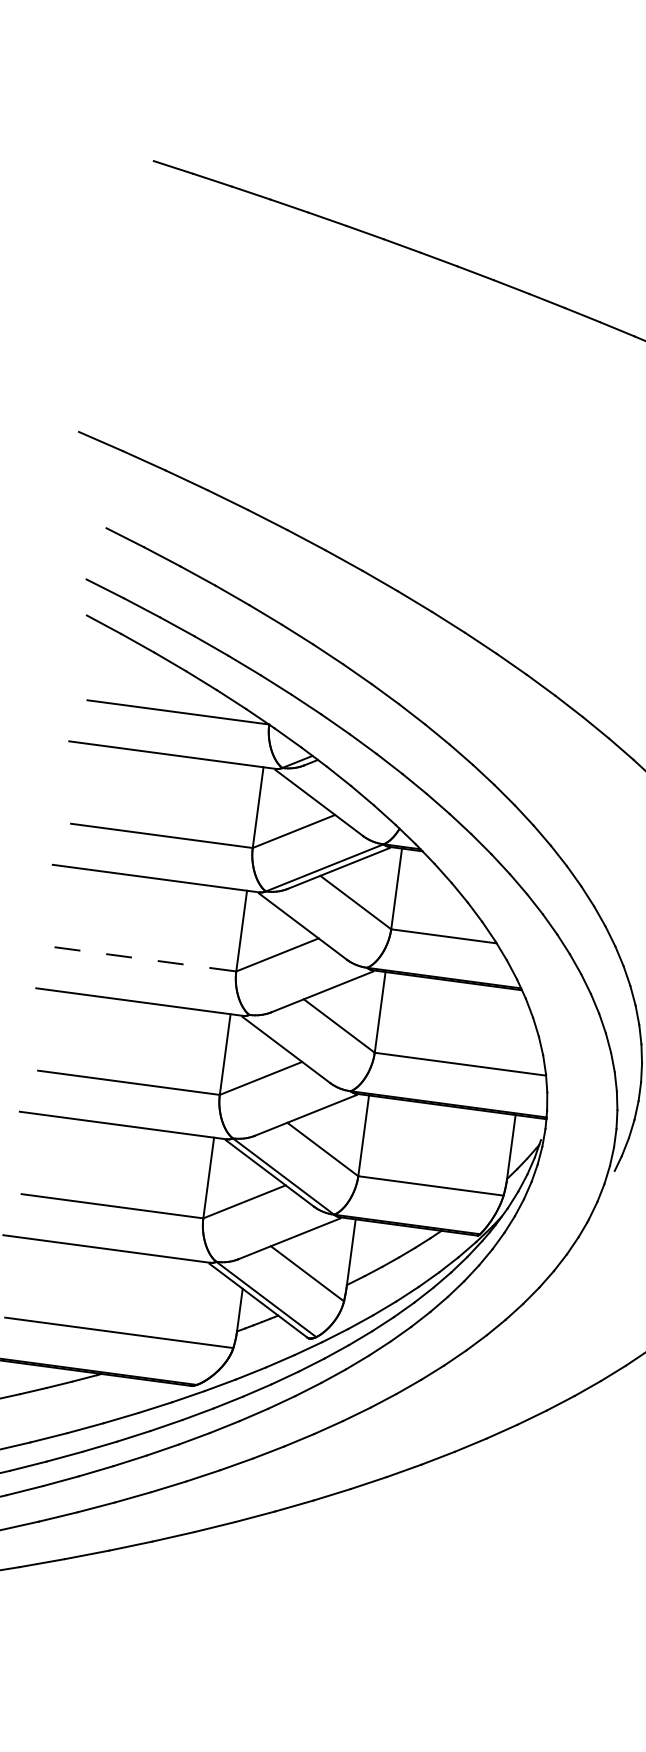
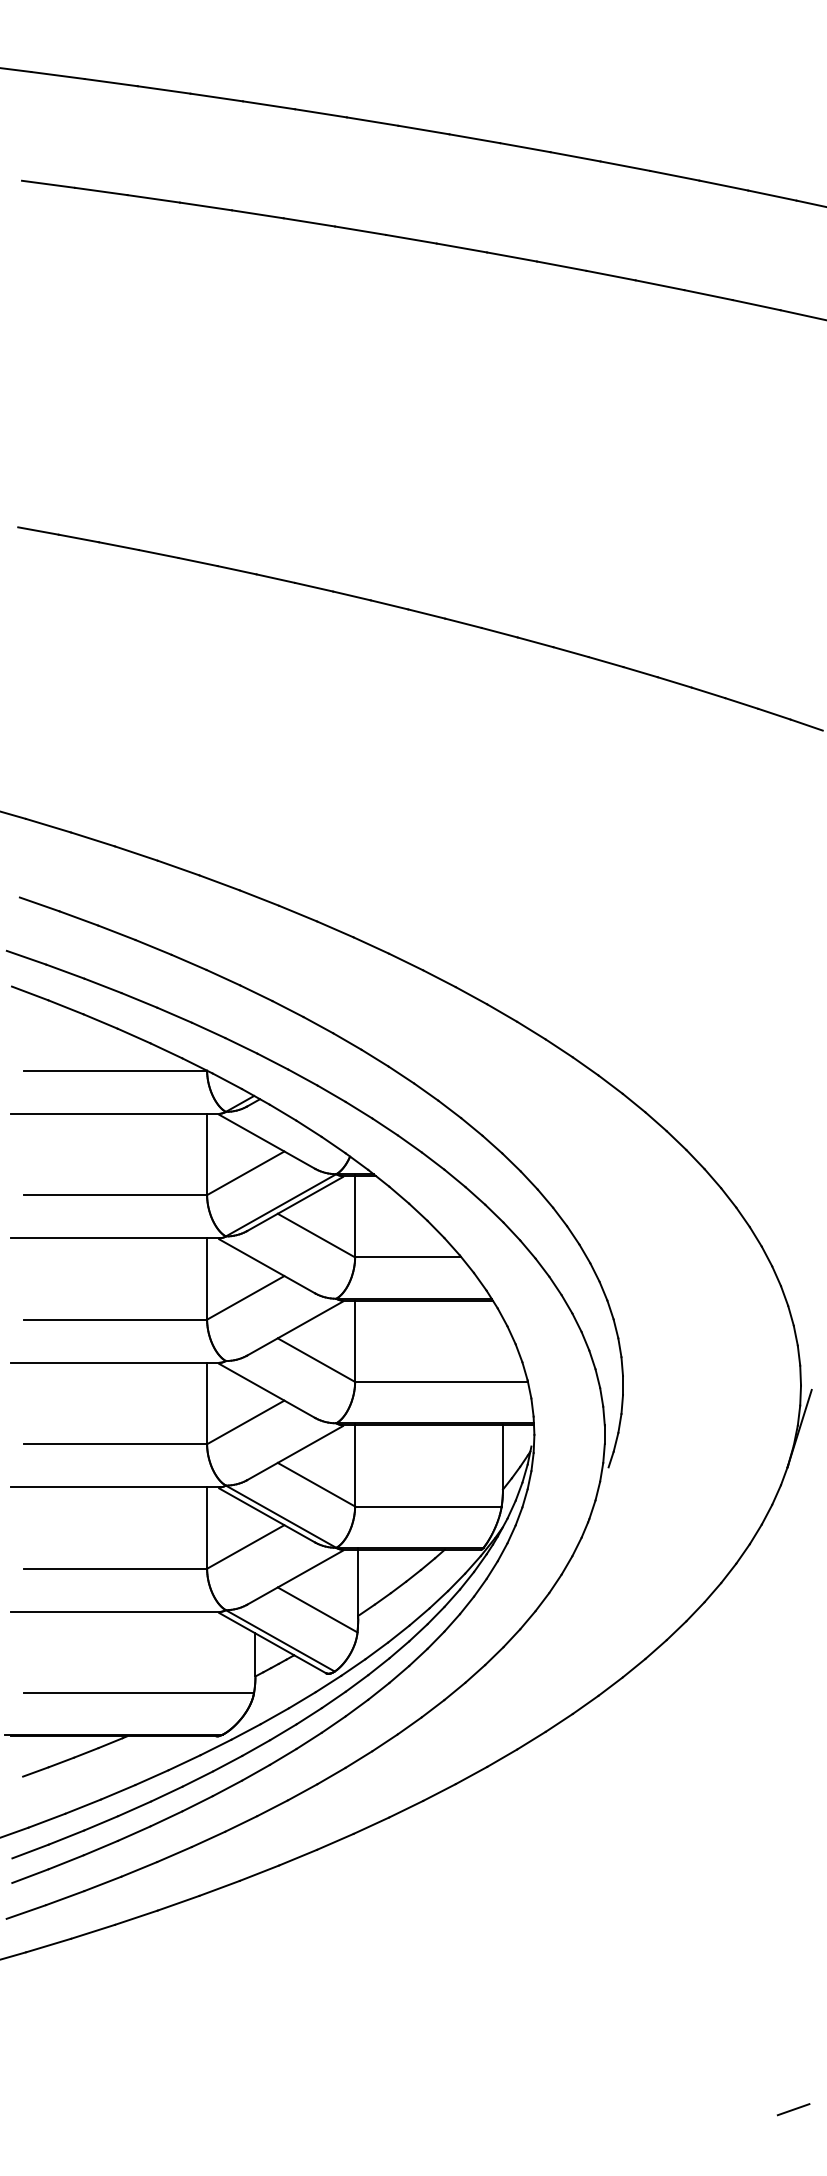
line: (145, 959) -> (115, 1319), dashed -> solid

